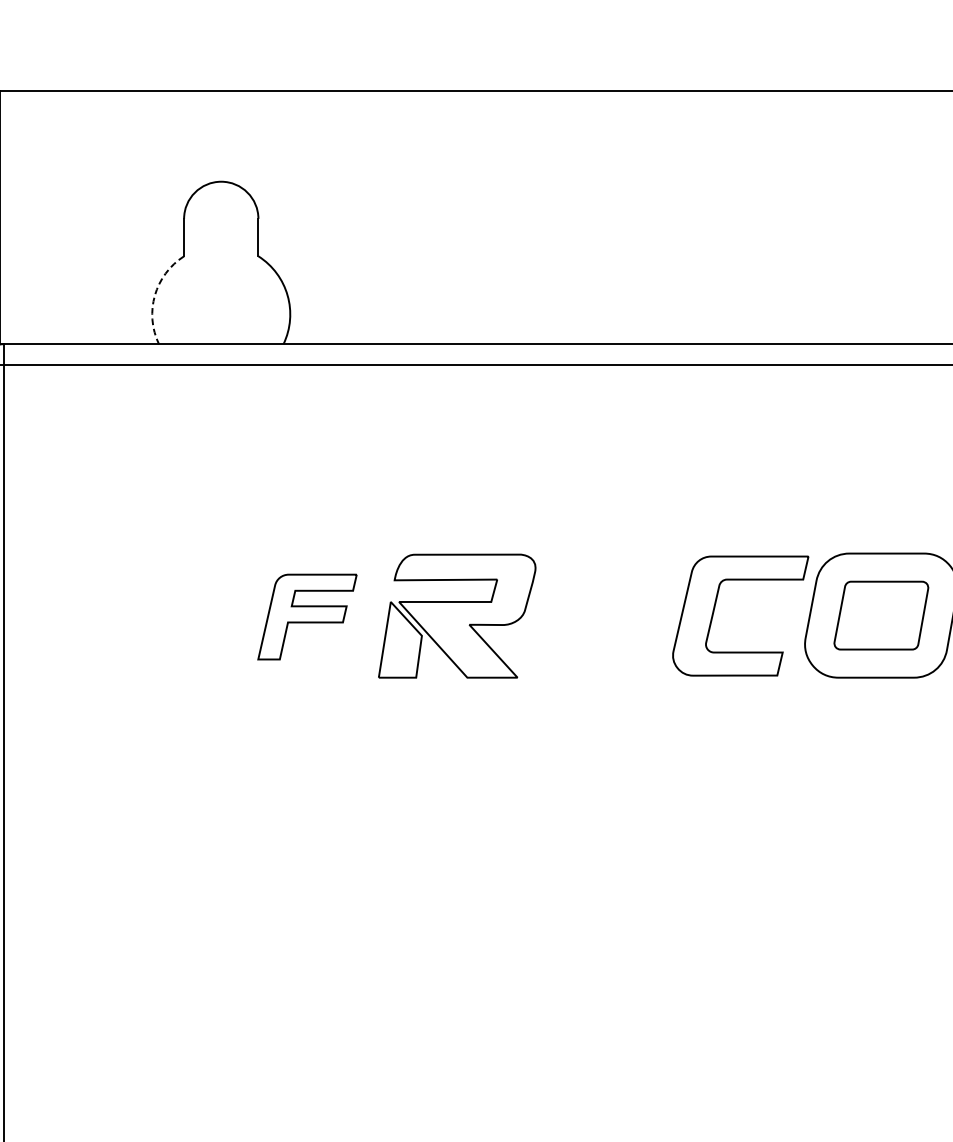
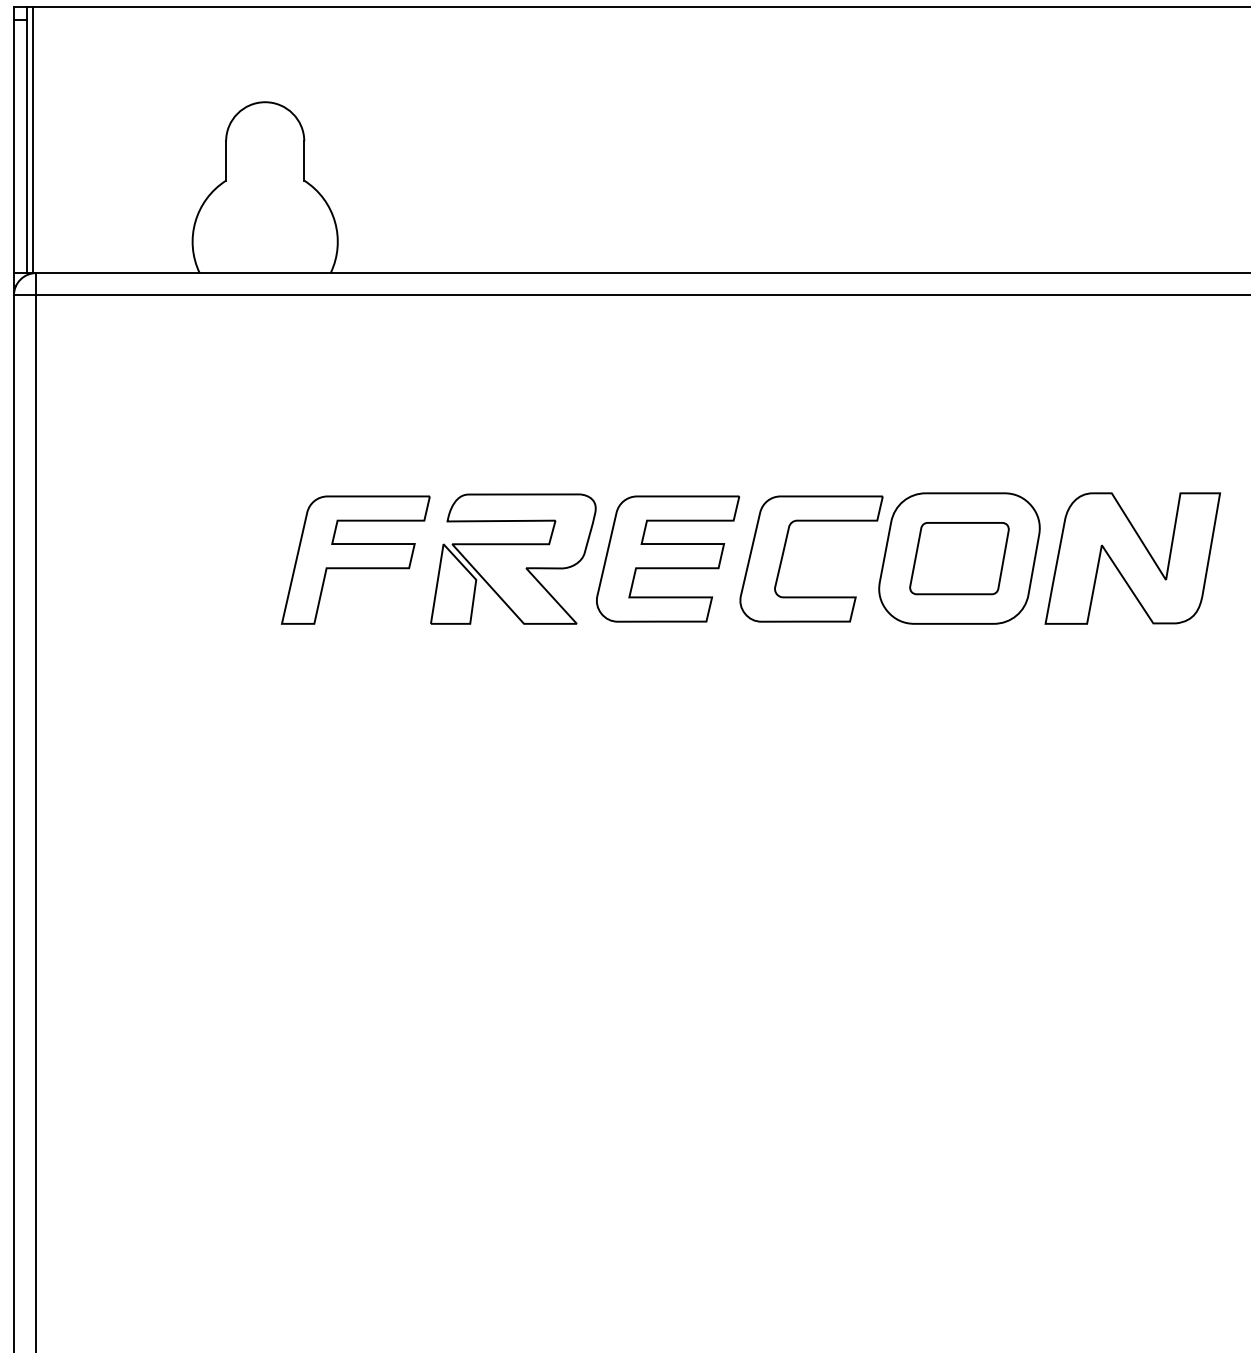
arc: (154, 295) -> (195, 221), dashed -> solid
part: (603, 615) -> (667, 558), added
part: (307, 616) -> (355, 559), size x1.43

